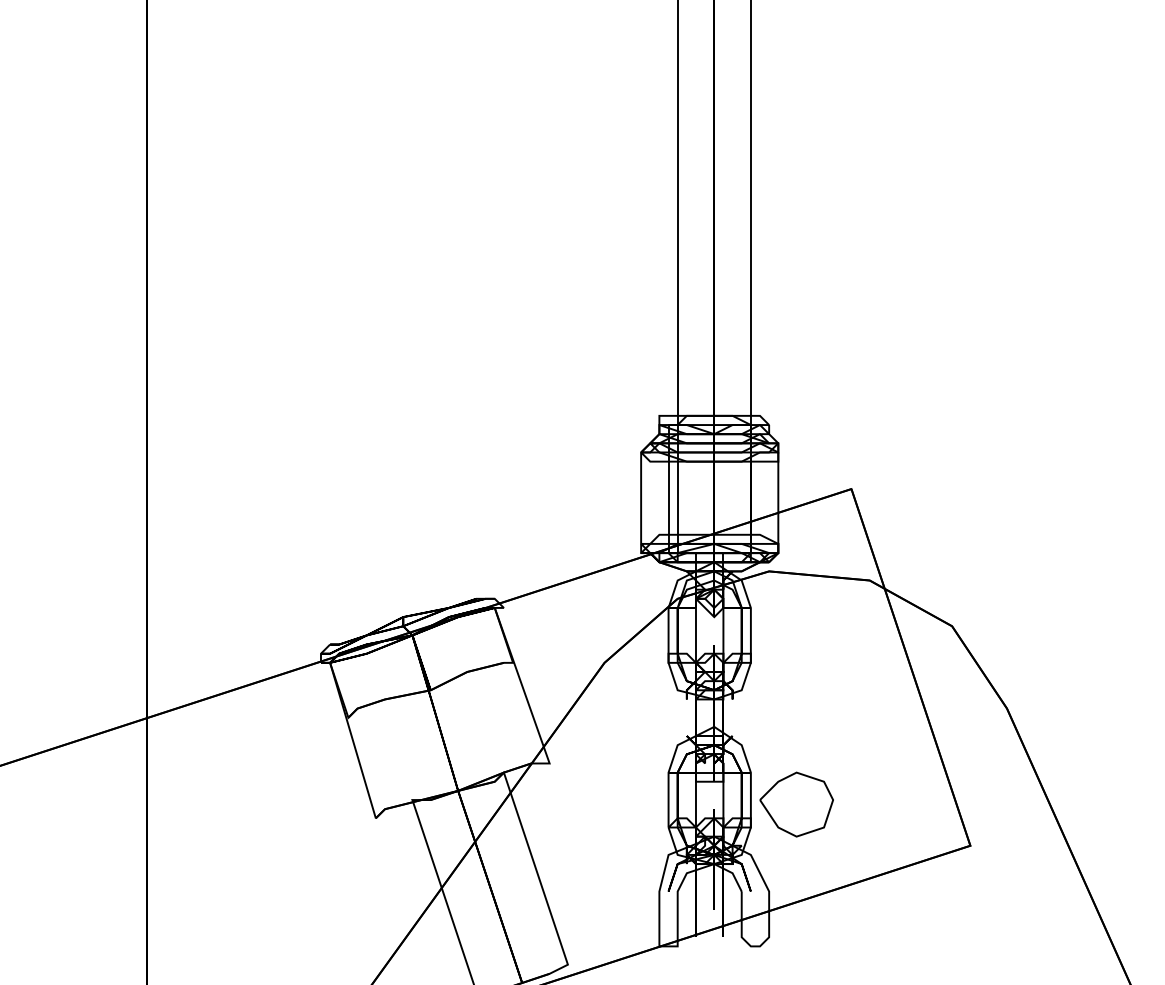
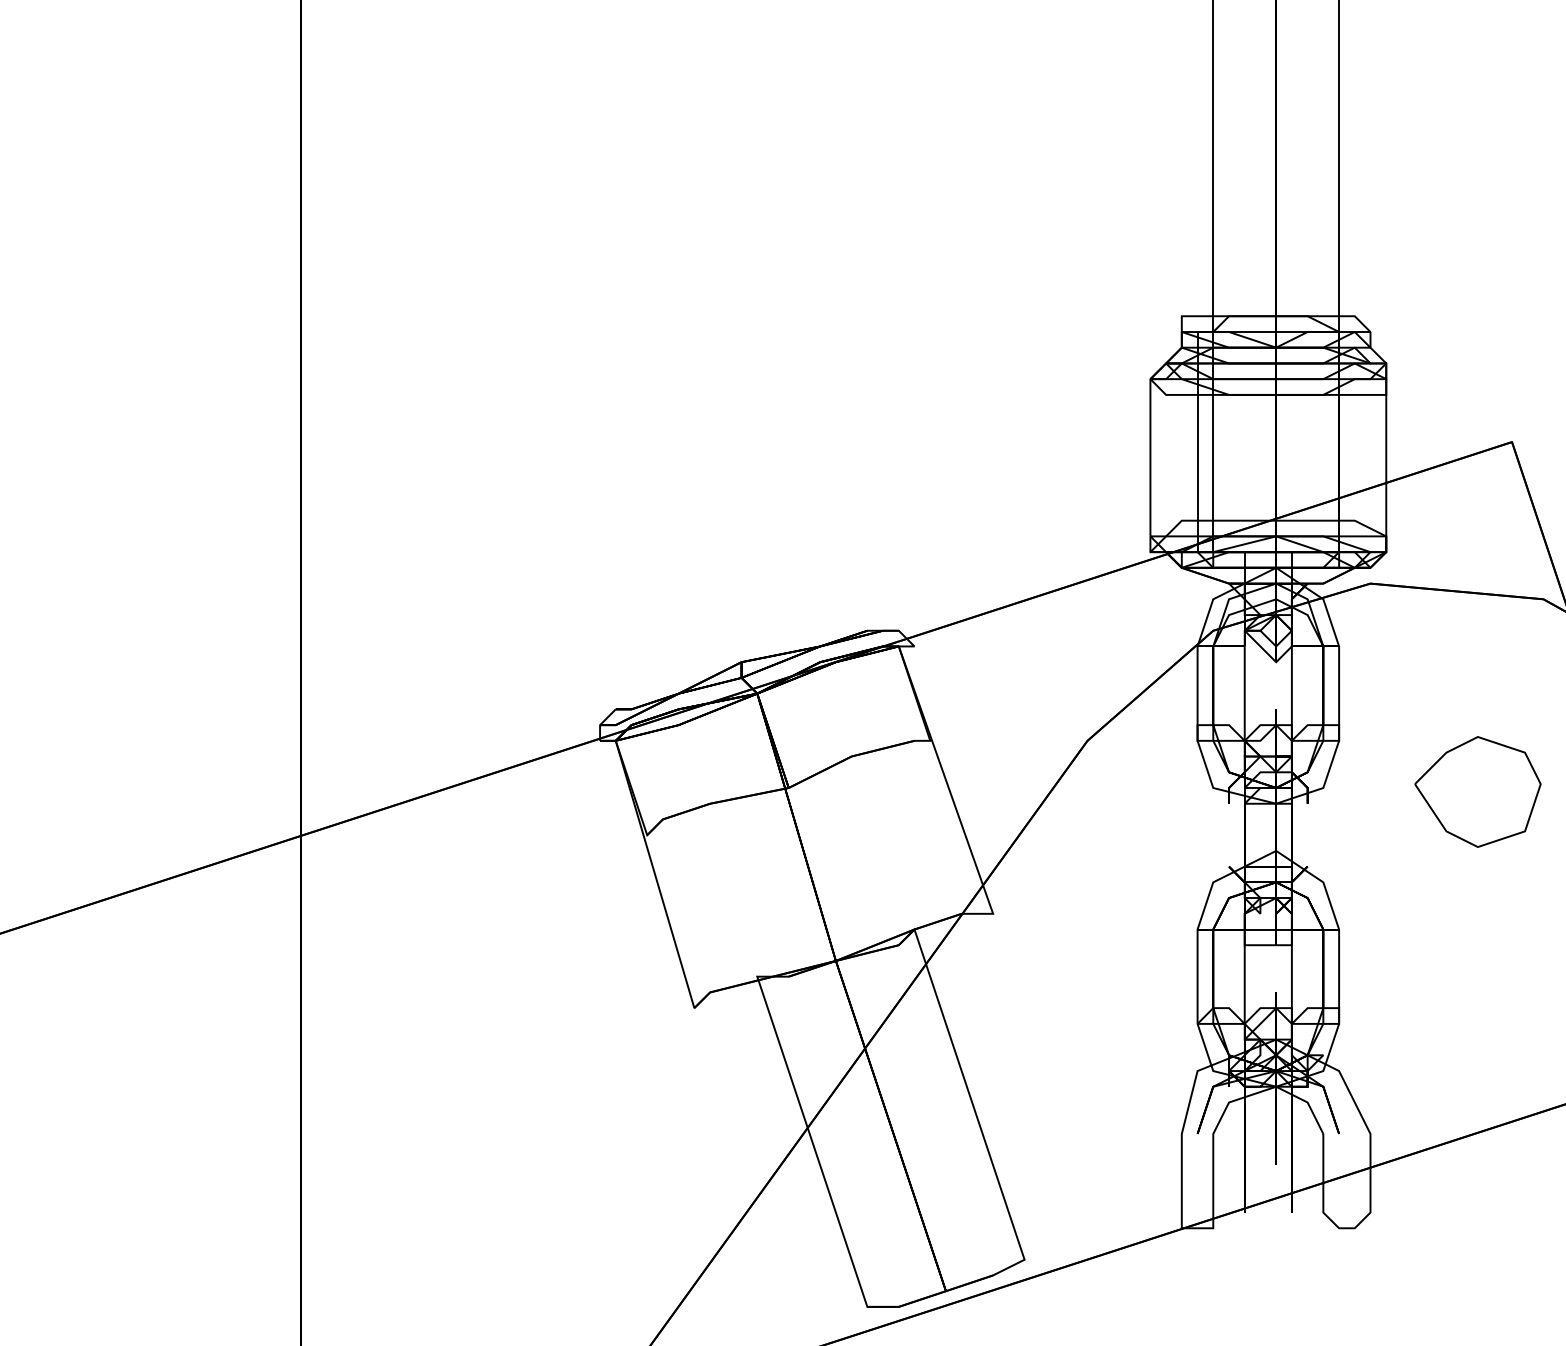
part: (796, 804) -> (1477, 791), moved

